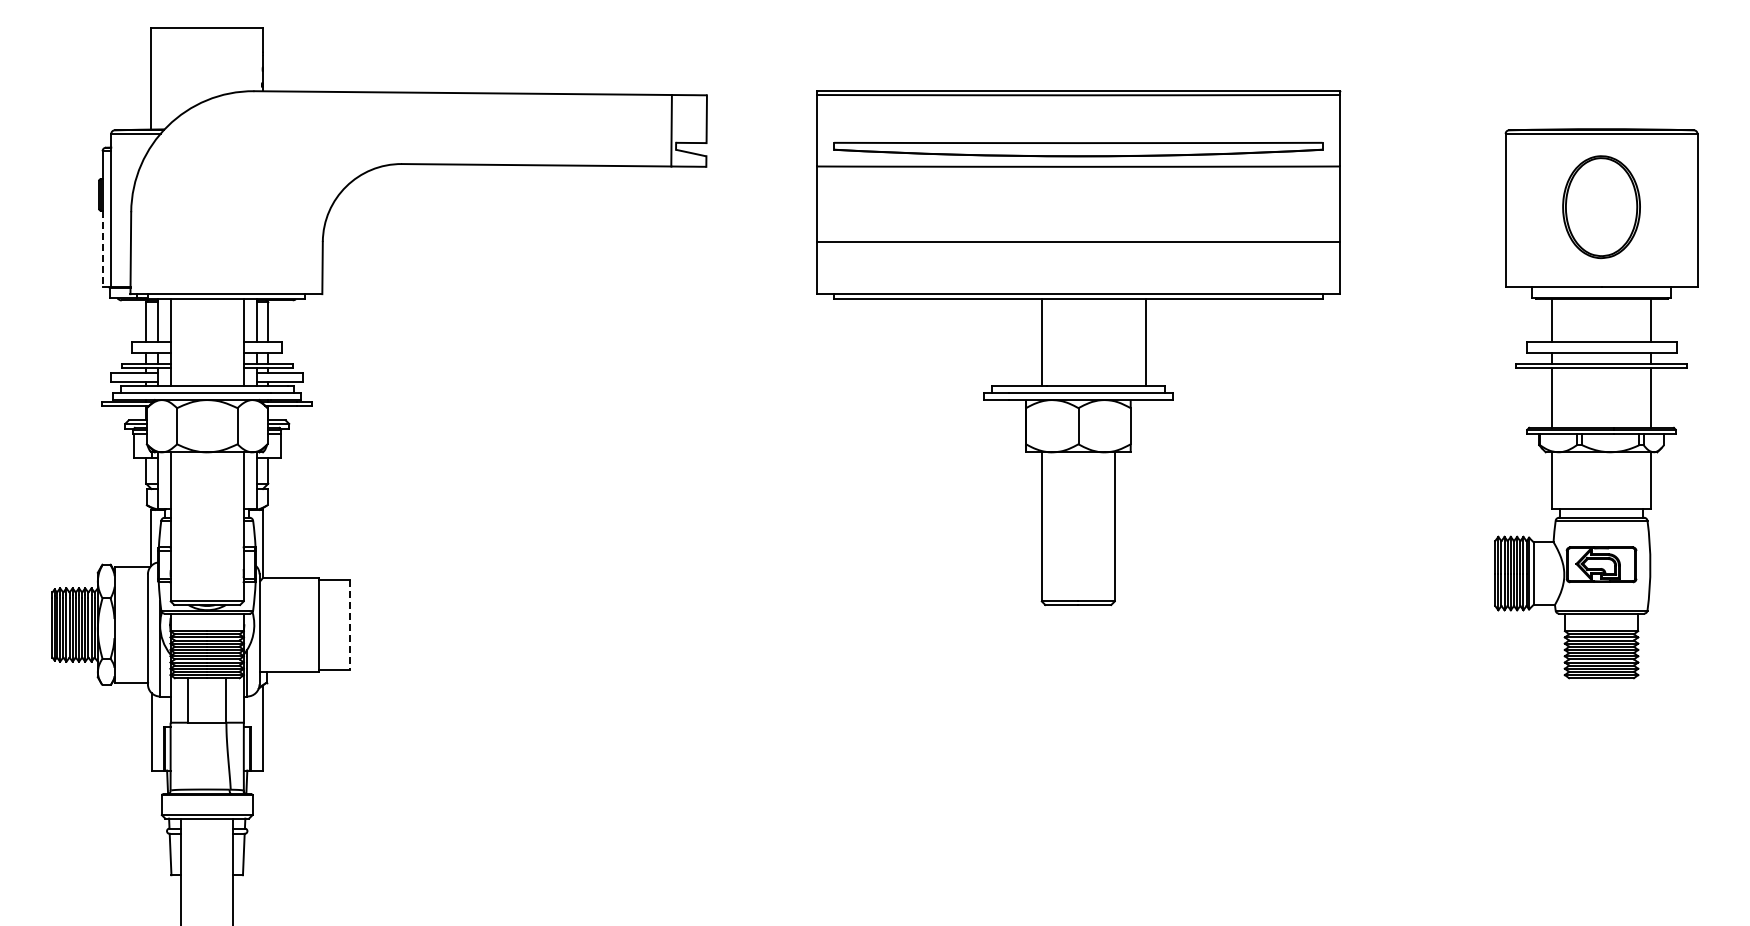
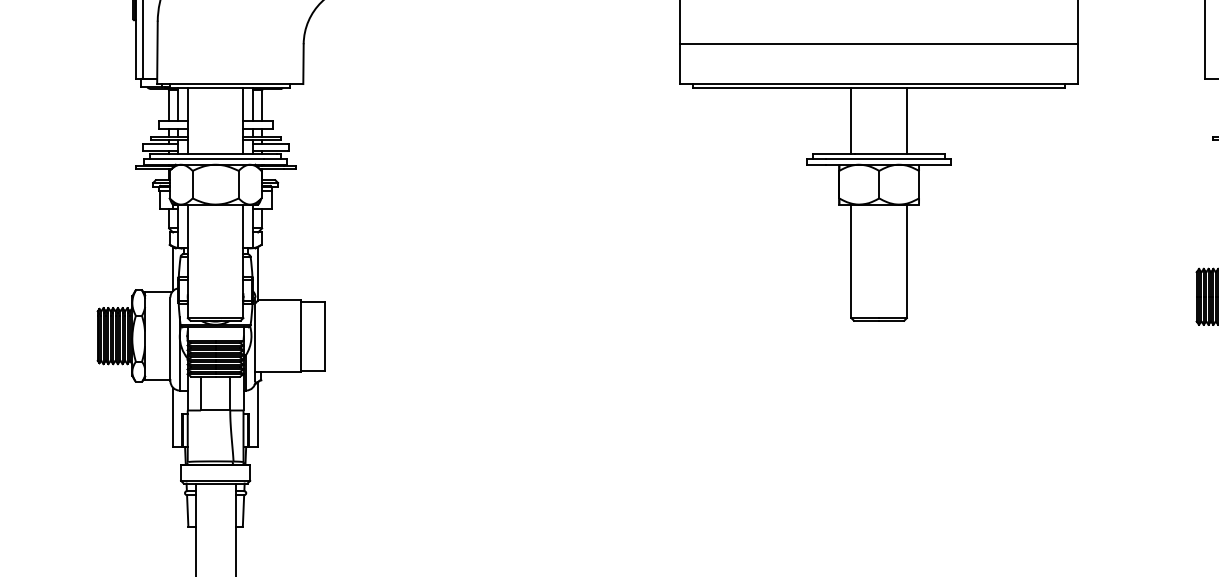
line: (102, 249) -> (135, 50), dashed -> solid
line: (1145, 342) -> (906, 120), moved
line: (350, 625) -> (324, 336), dashed -> solid

